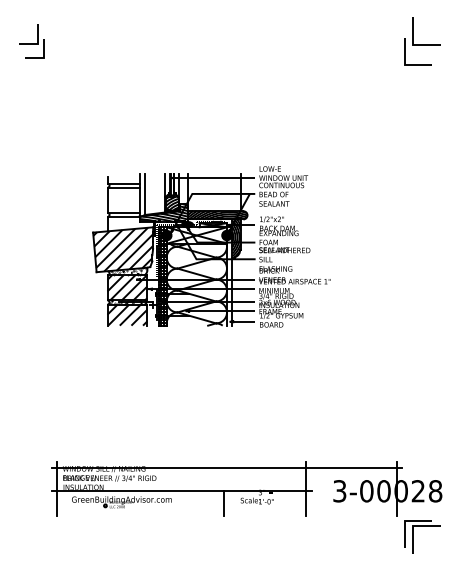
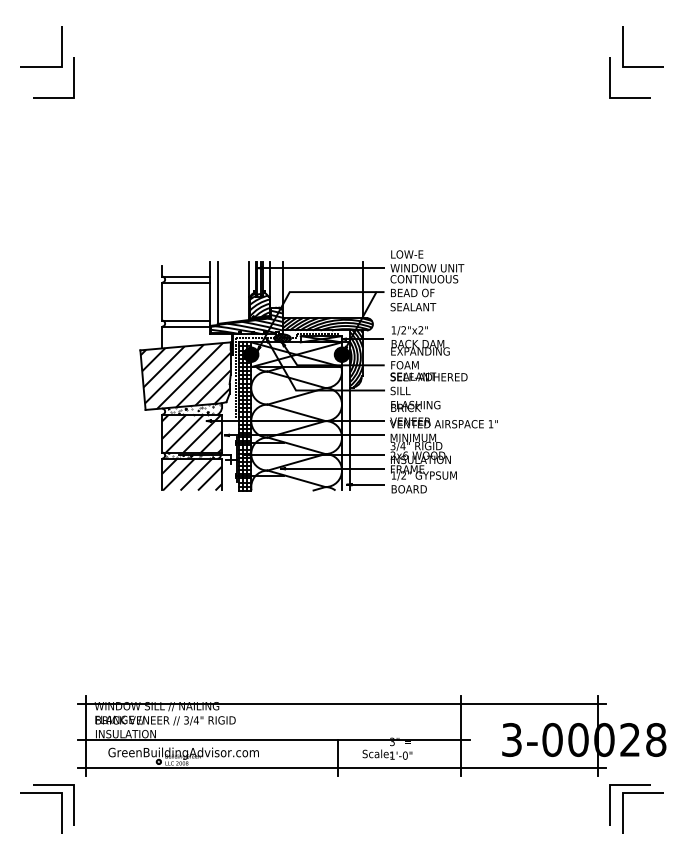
part: (31, 41) -> (47, 62), size x1.43
line: (226, 510) -> (341, 768), added
part: (40, 536) -> (61, 808), added

